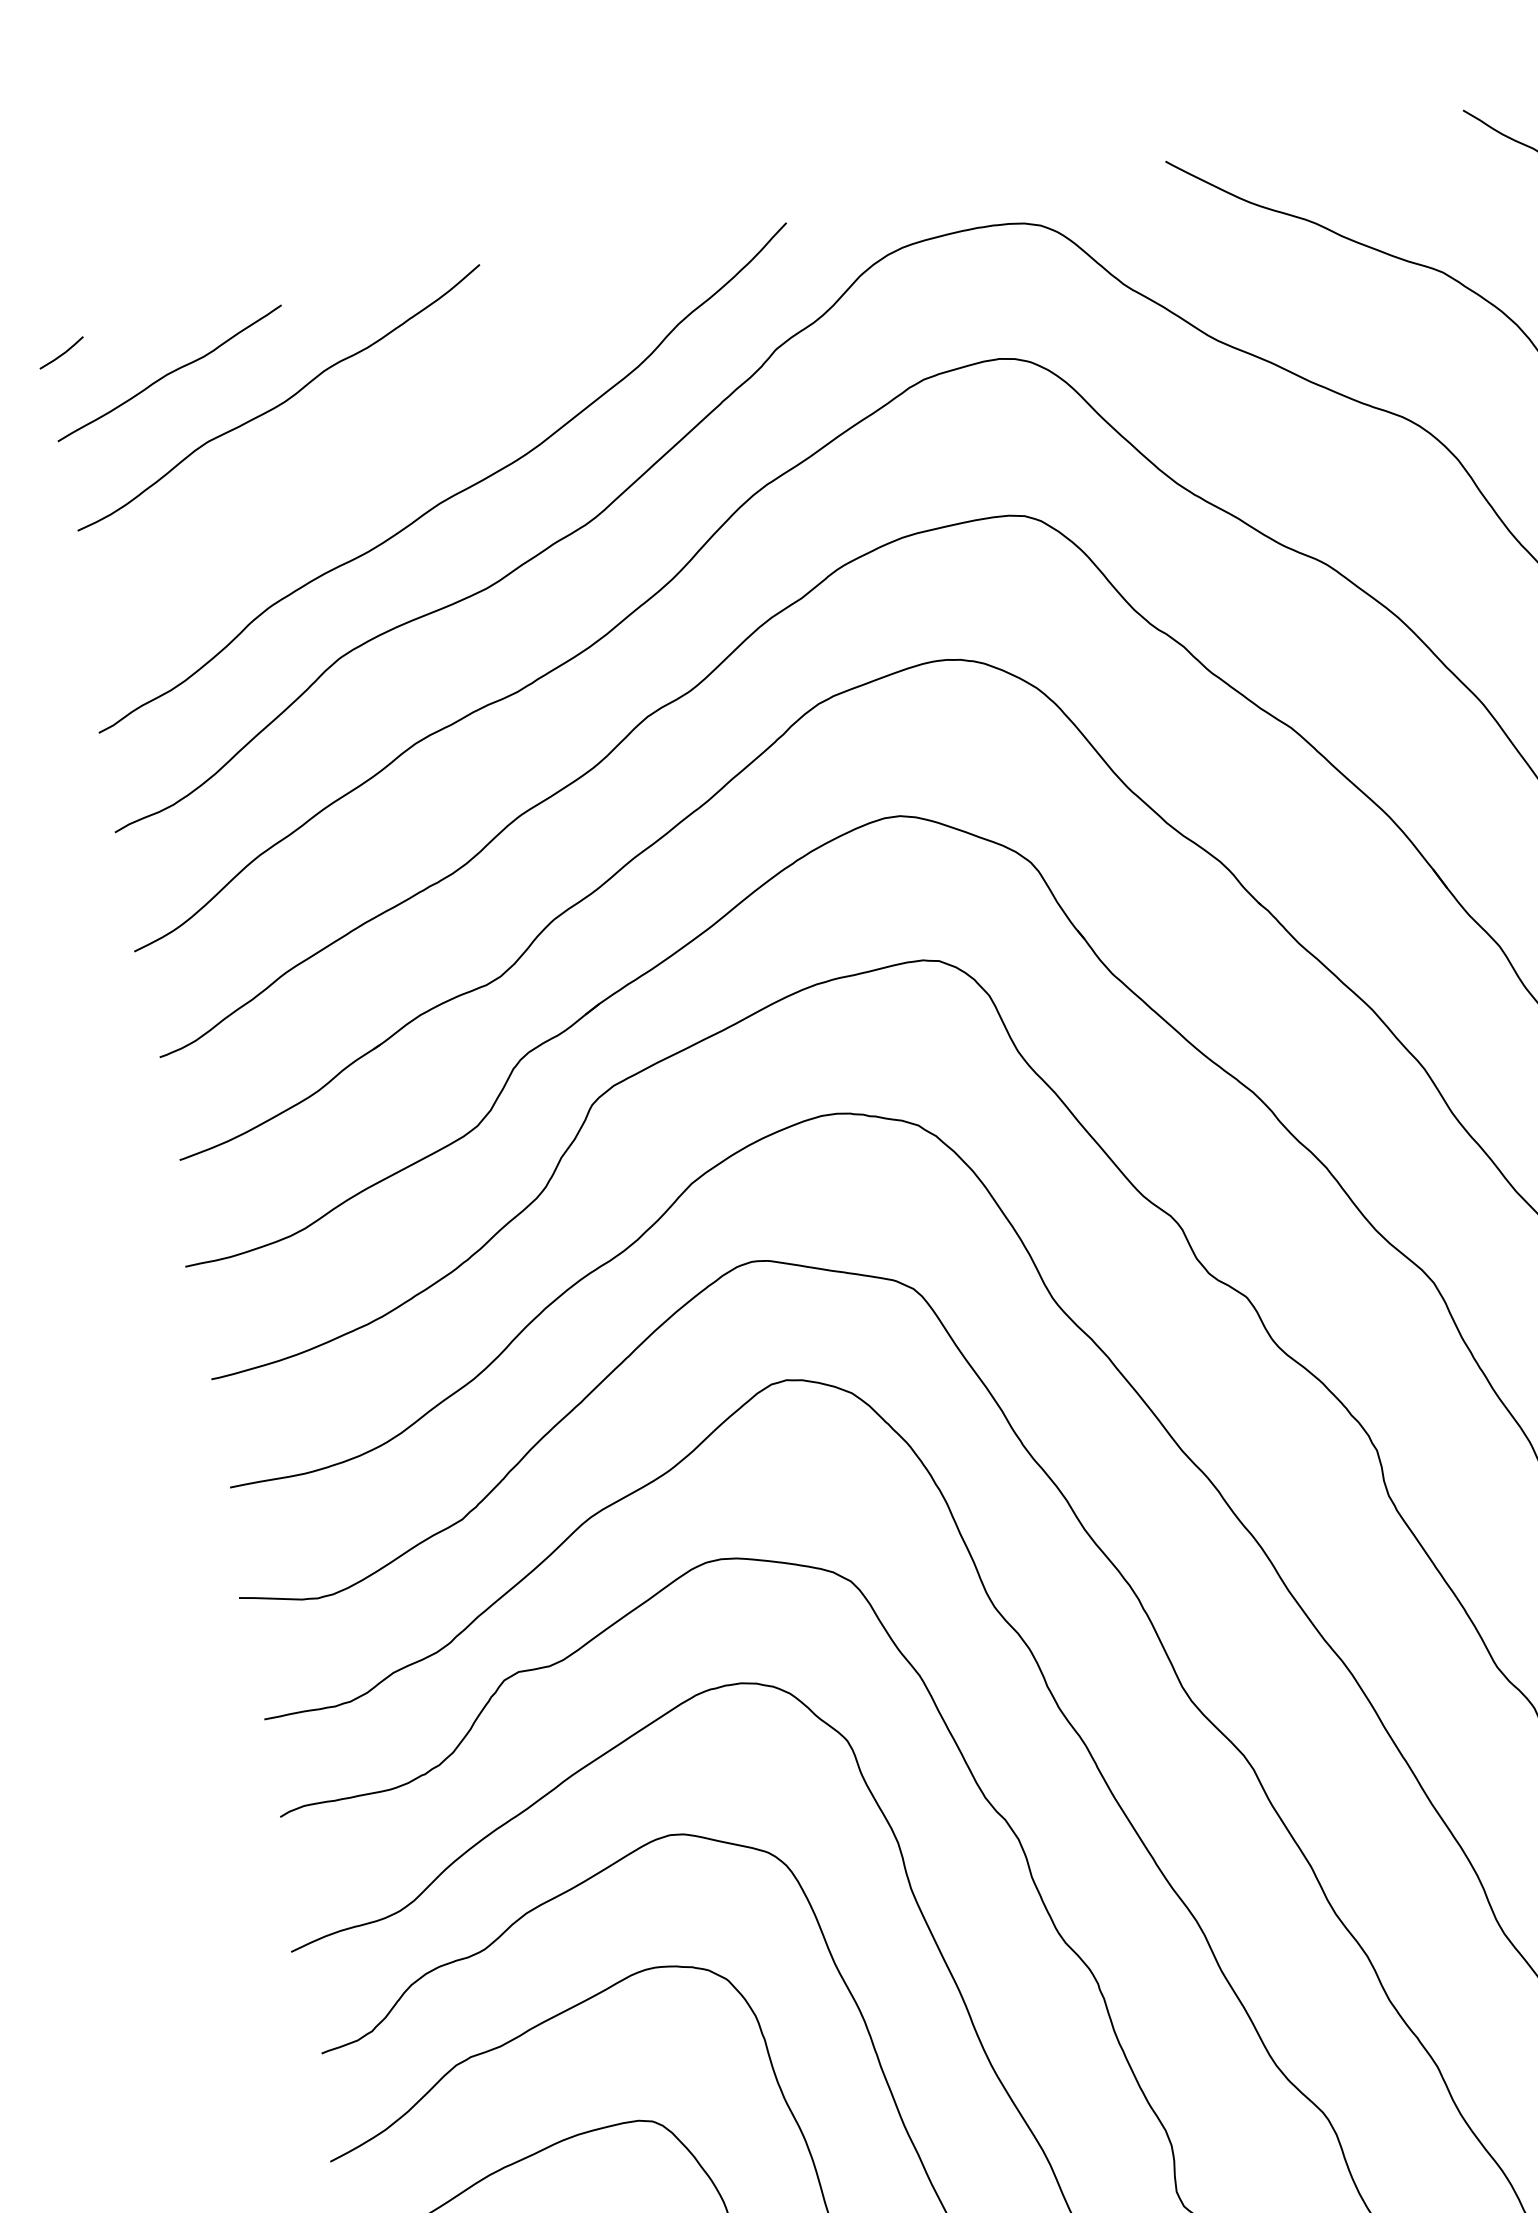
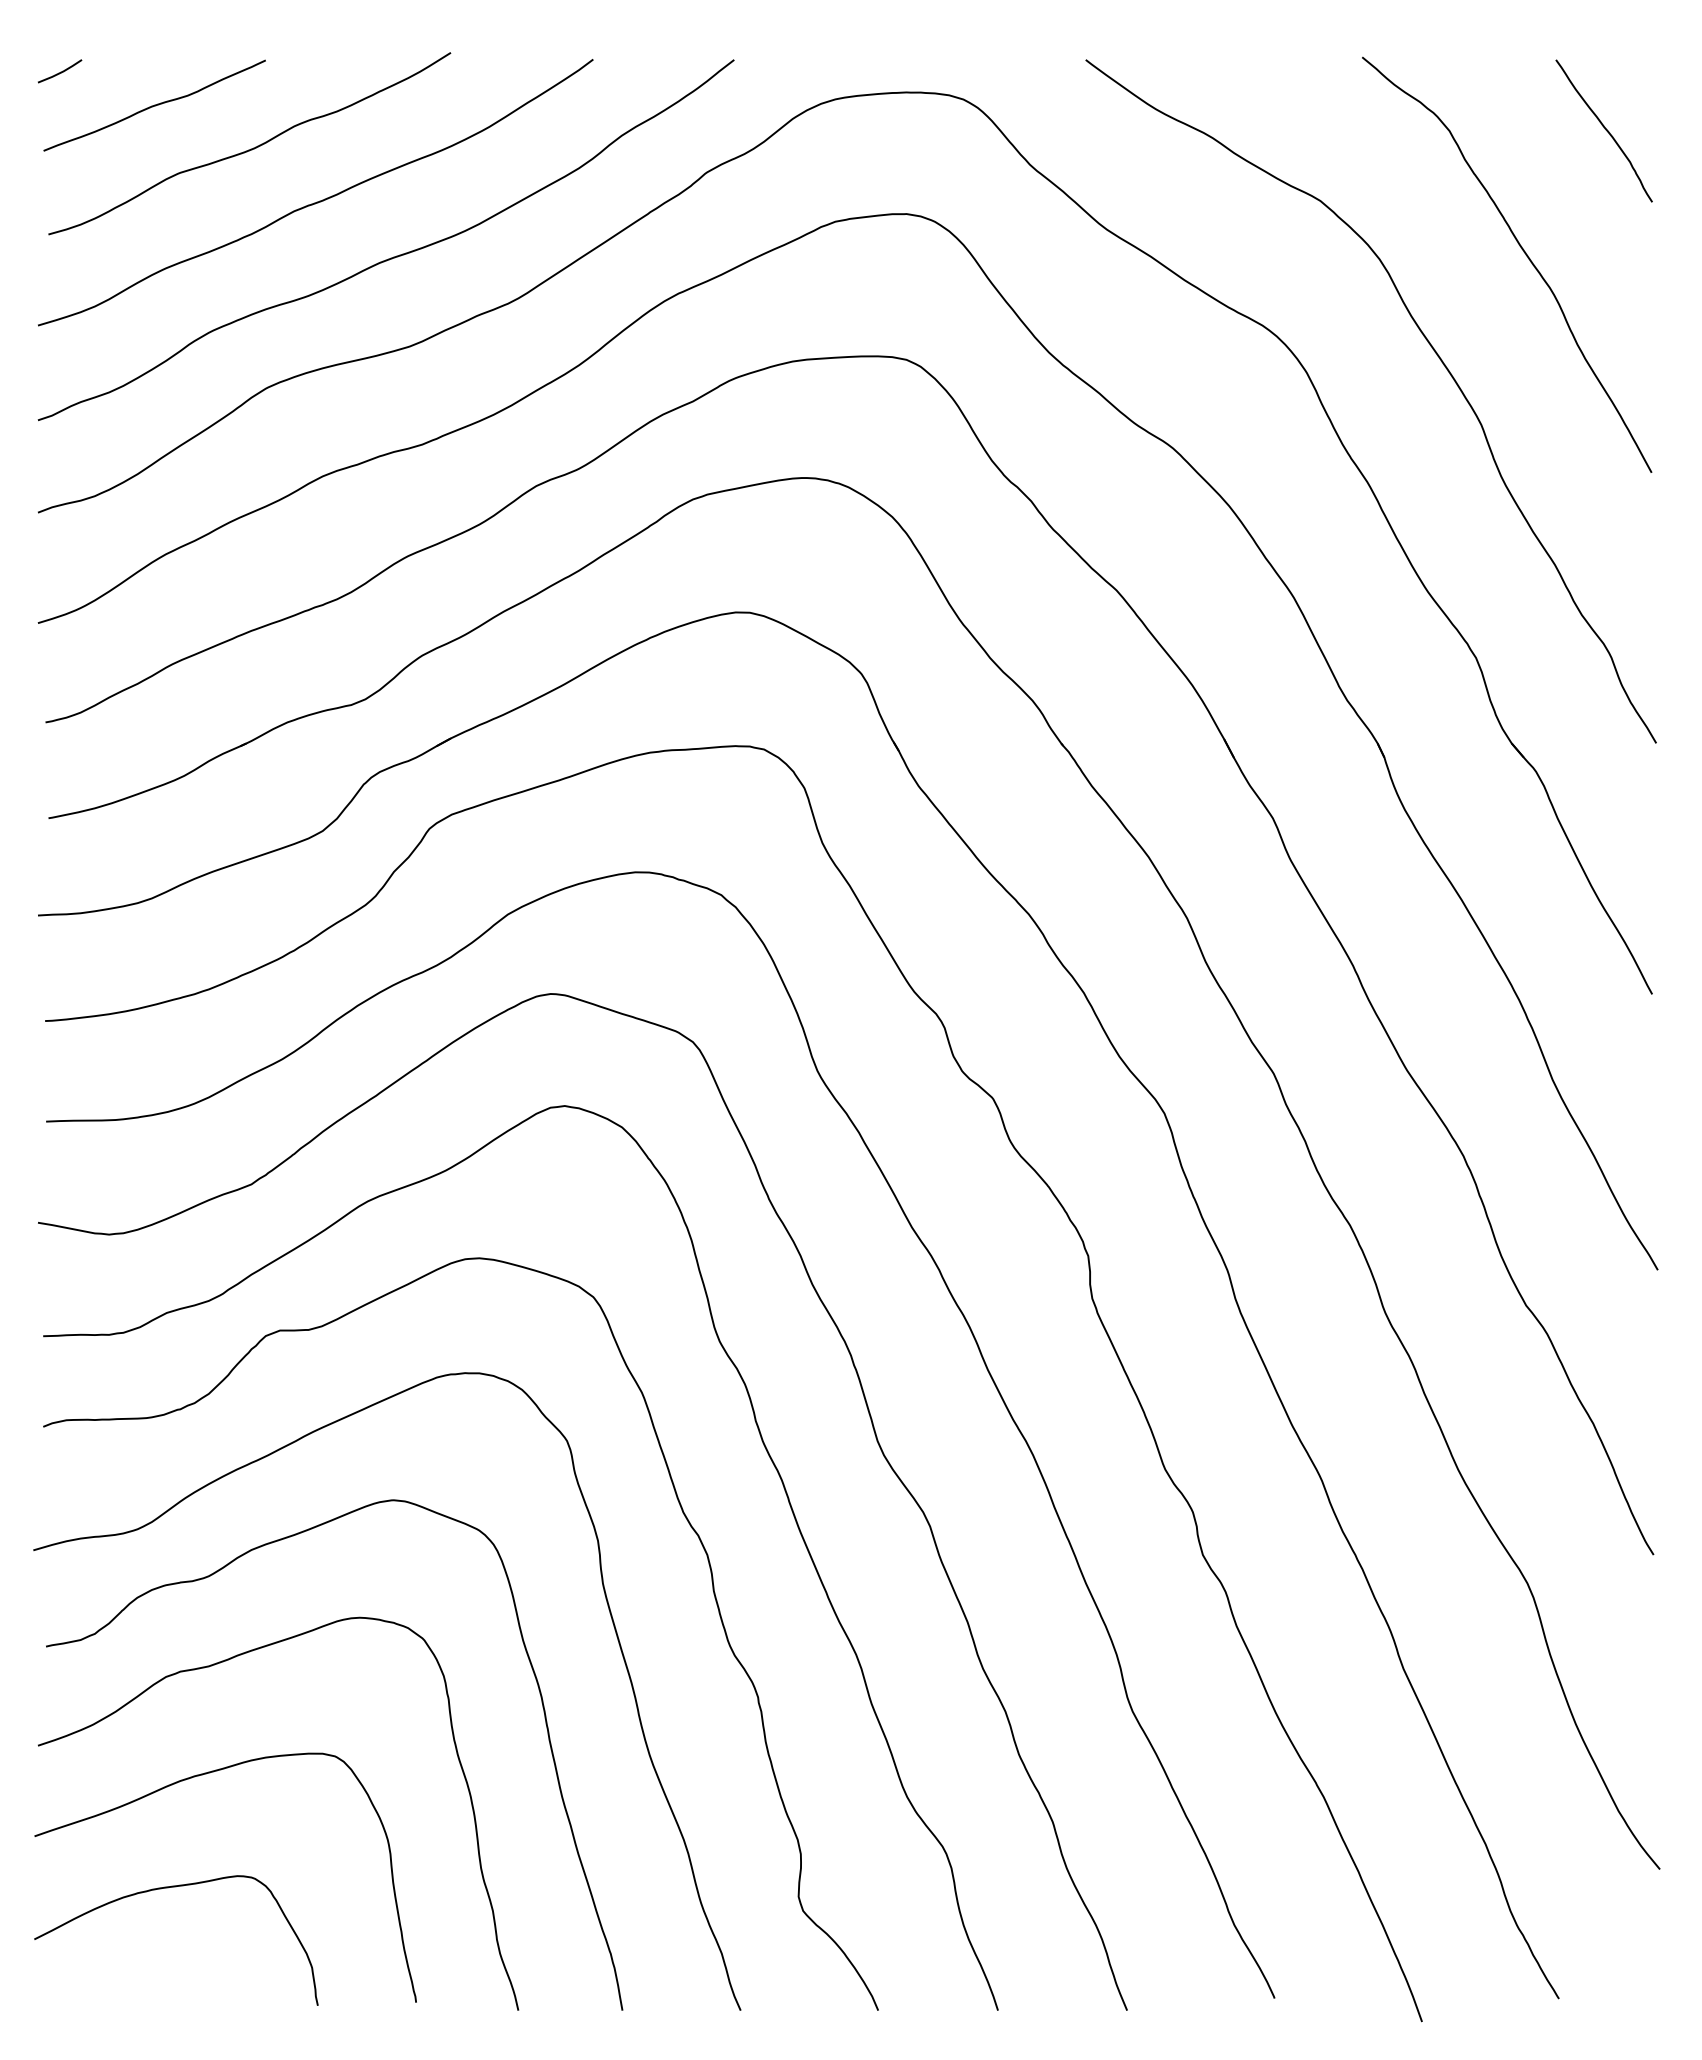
curve: (363, 446) -> (319, 200), added

